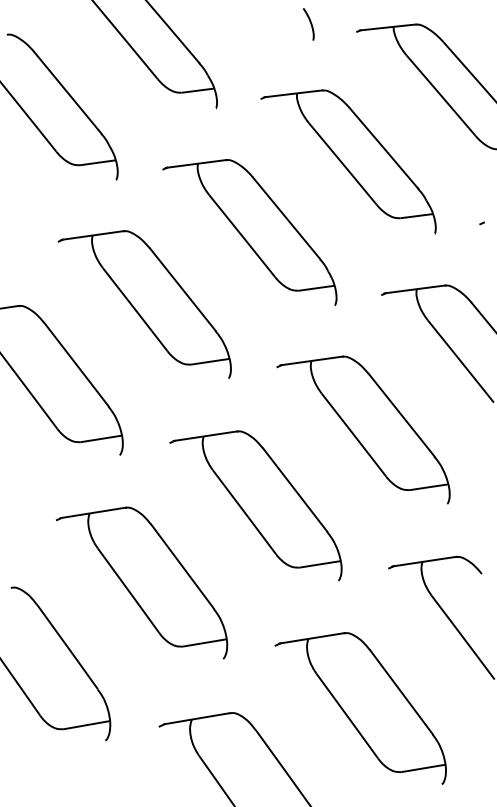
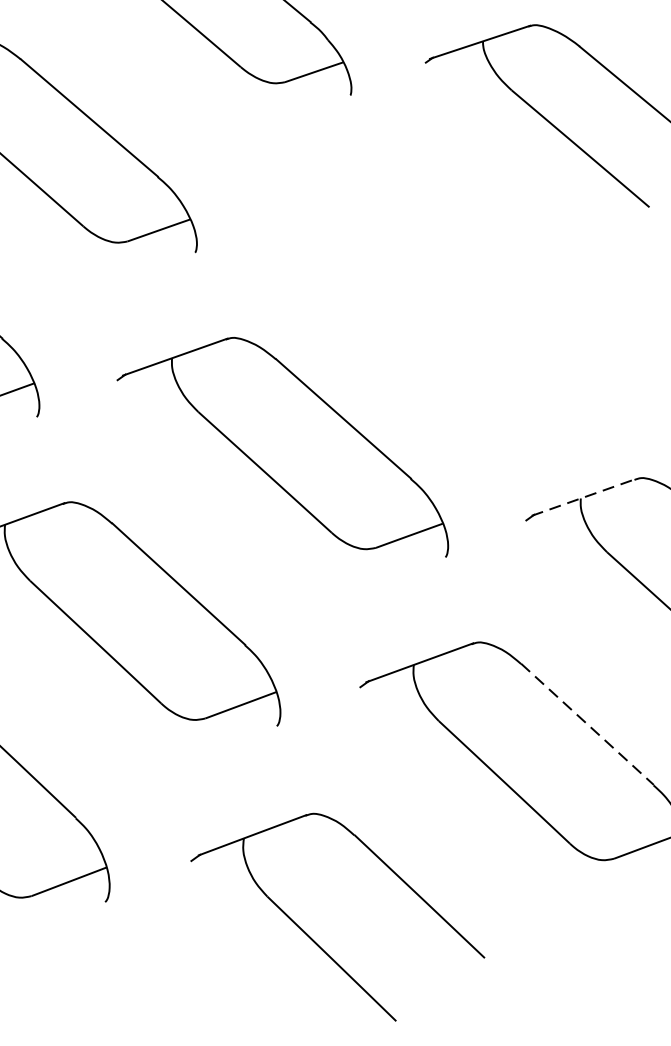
part: (363, 429) -> (438, 294), removed
line: (424, 561) -> (584, 497), solid -> dashed
line: (401, 692) -> (587, 724), solid -> dashed

